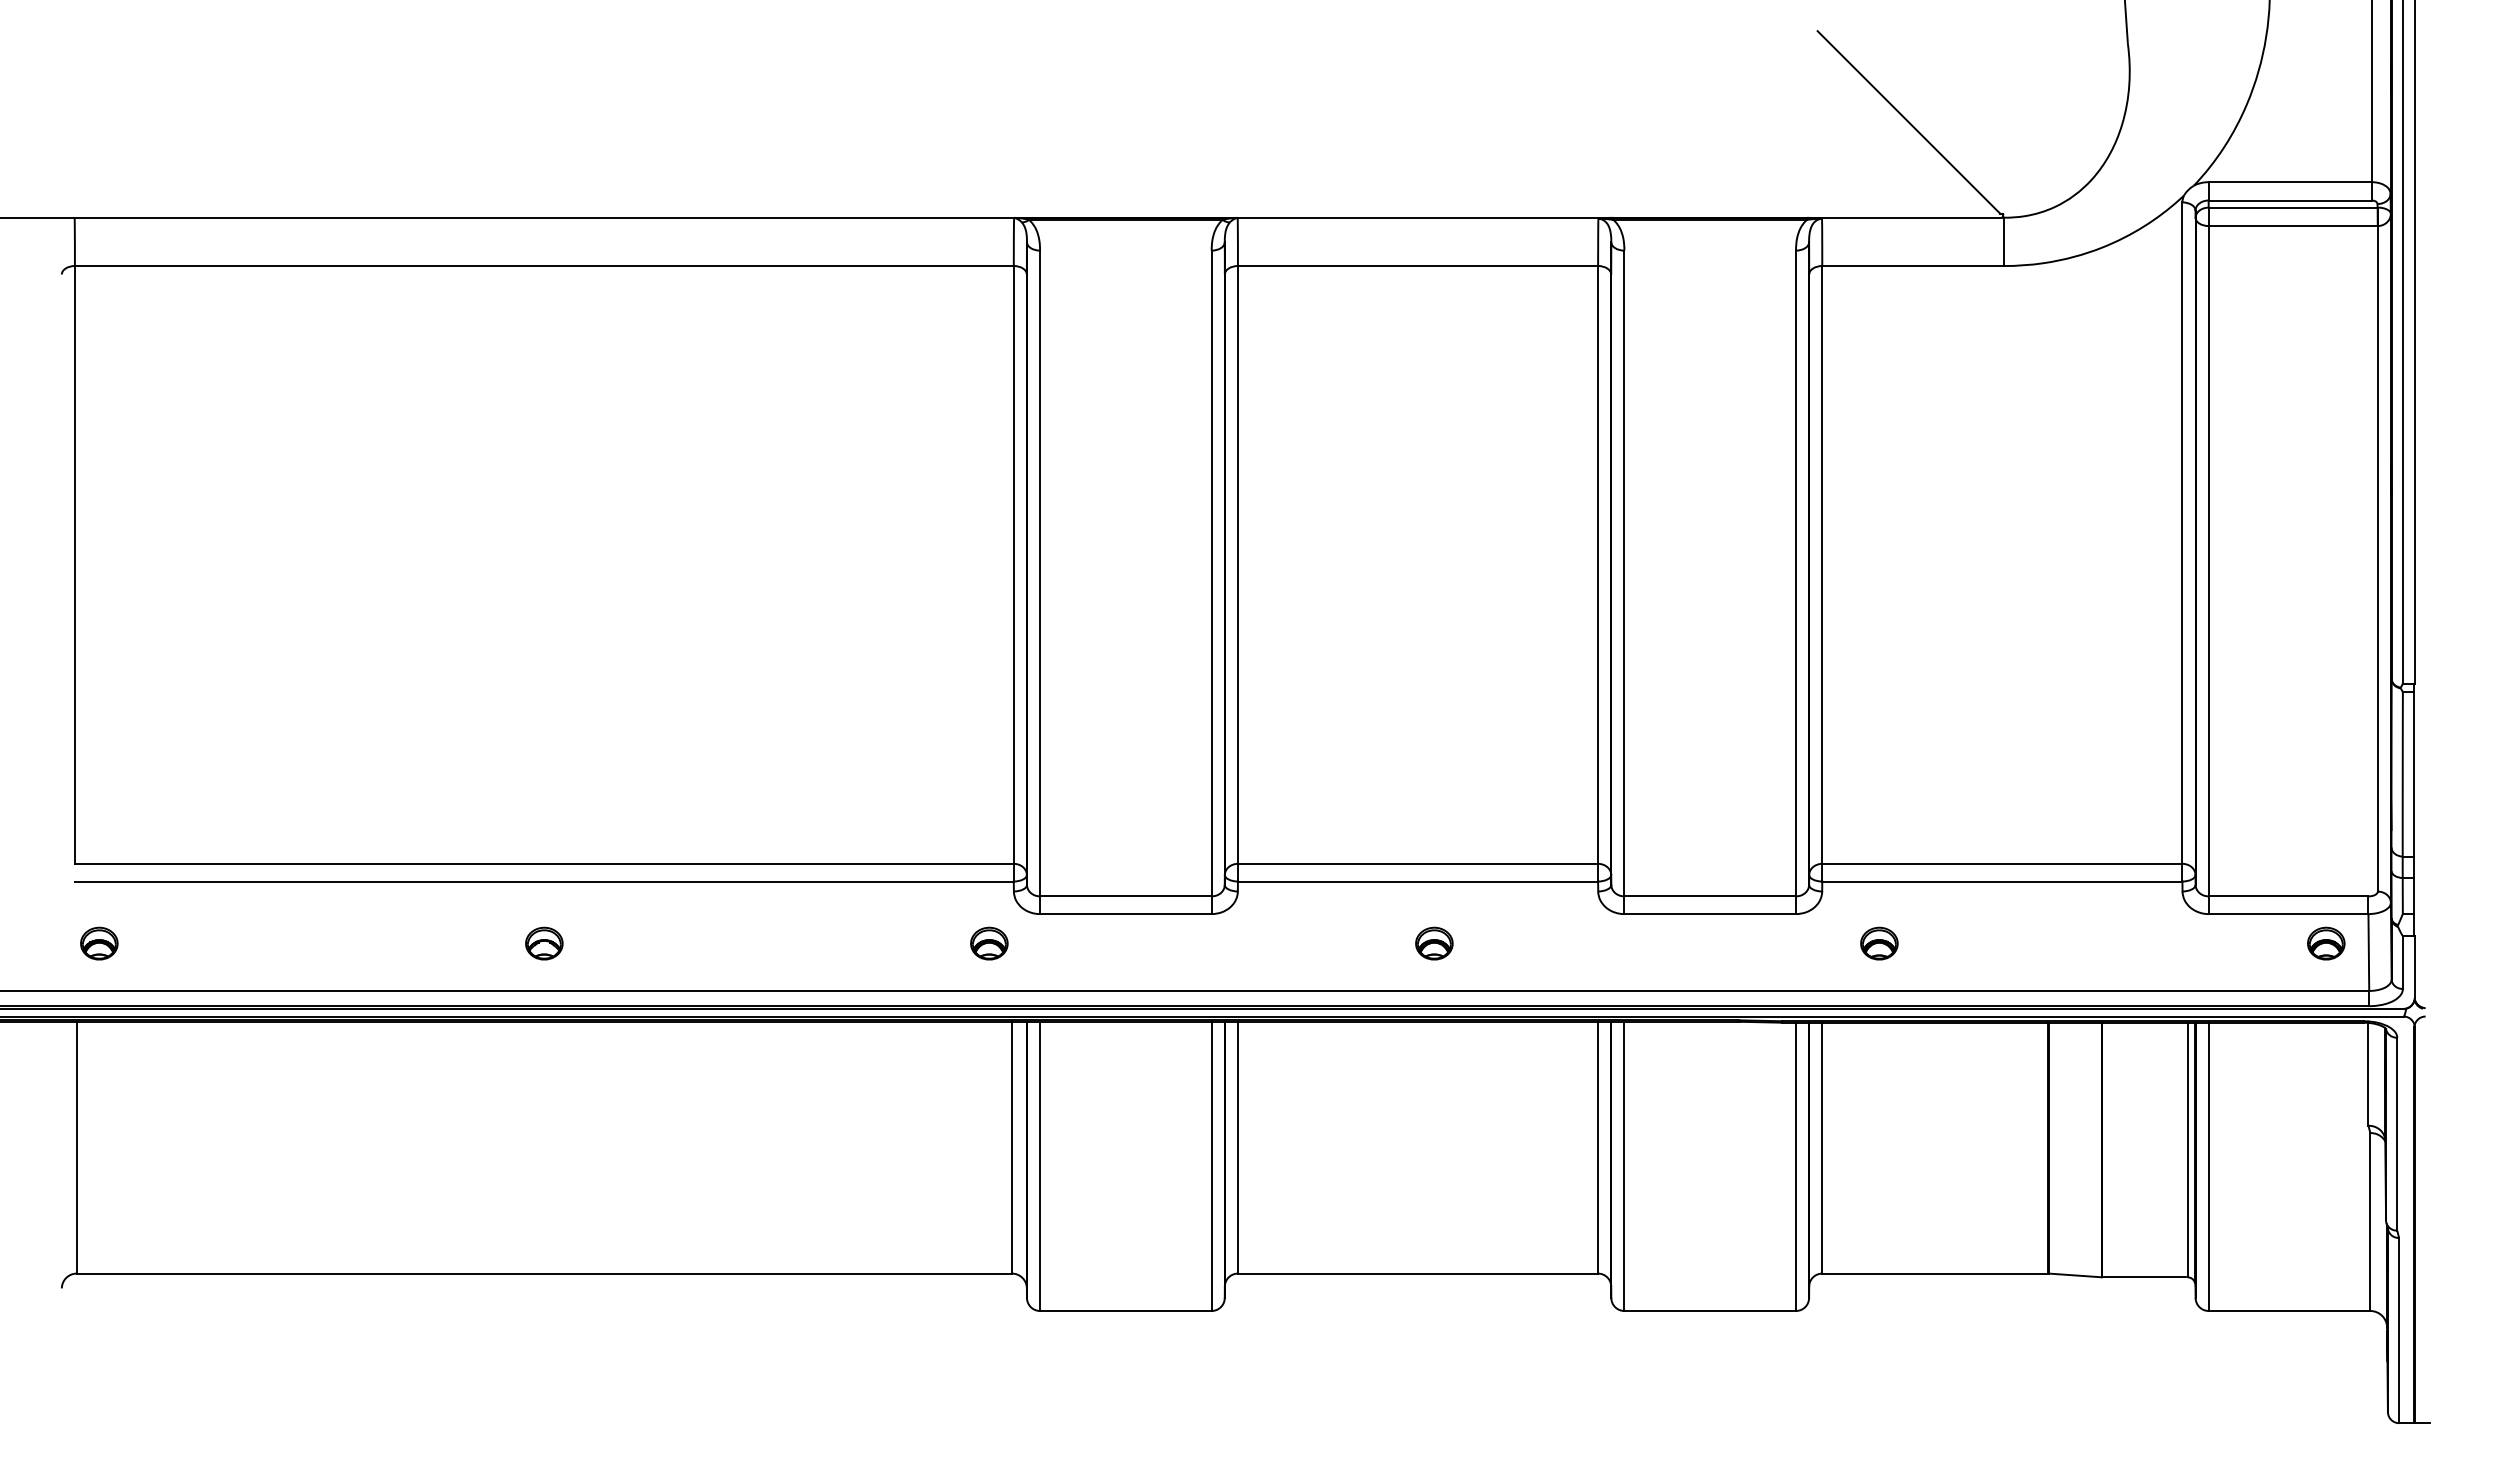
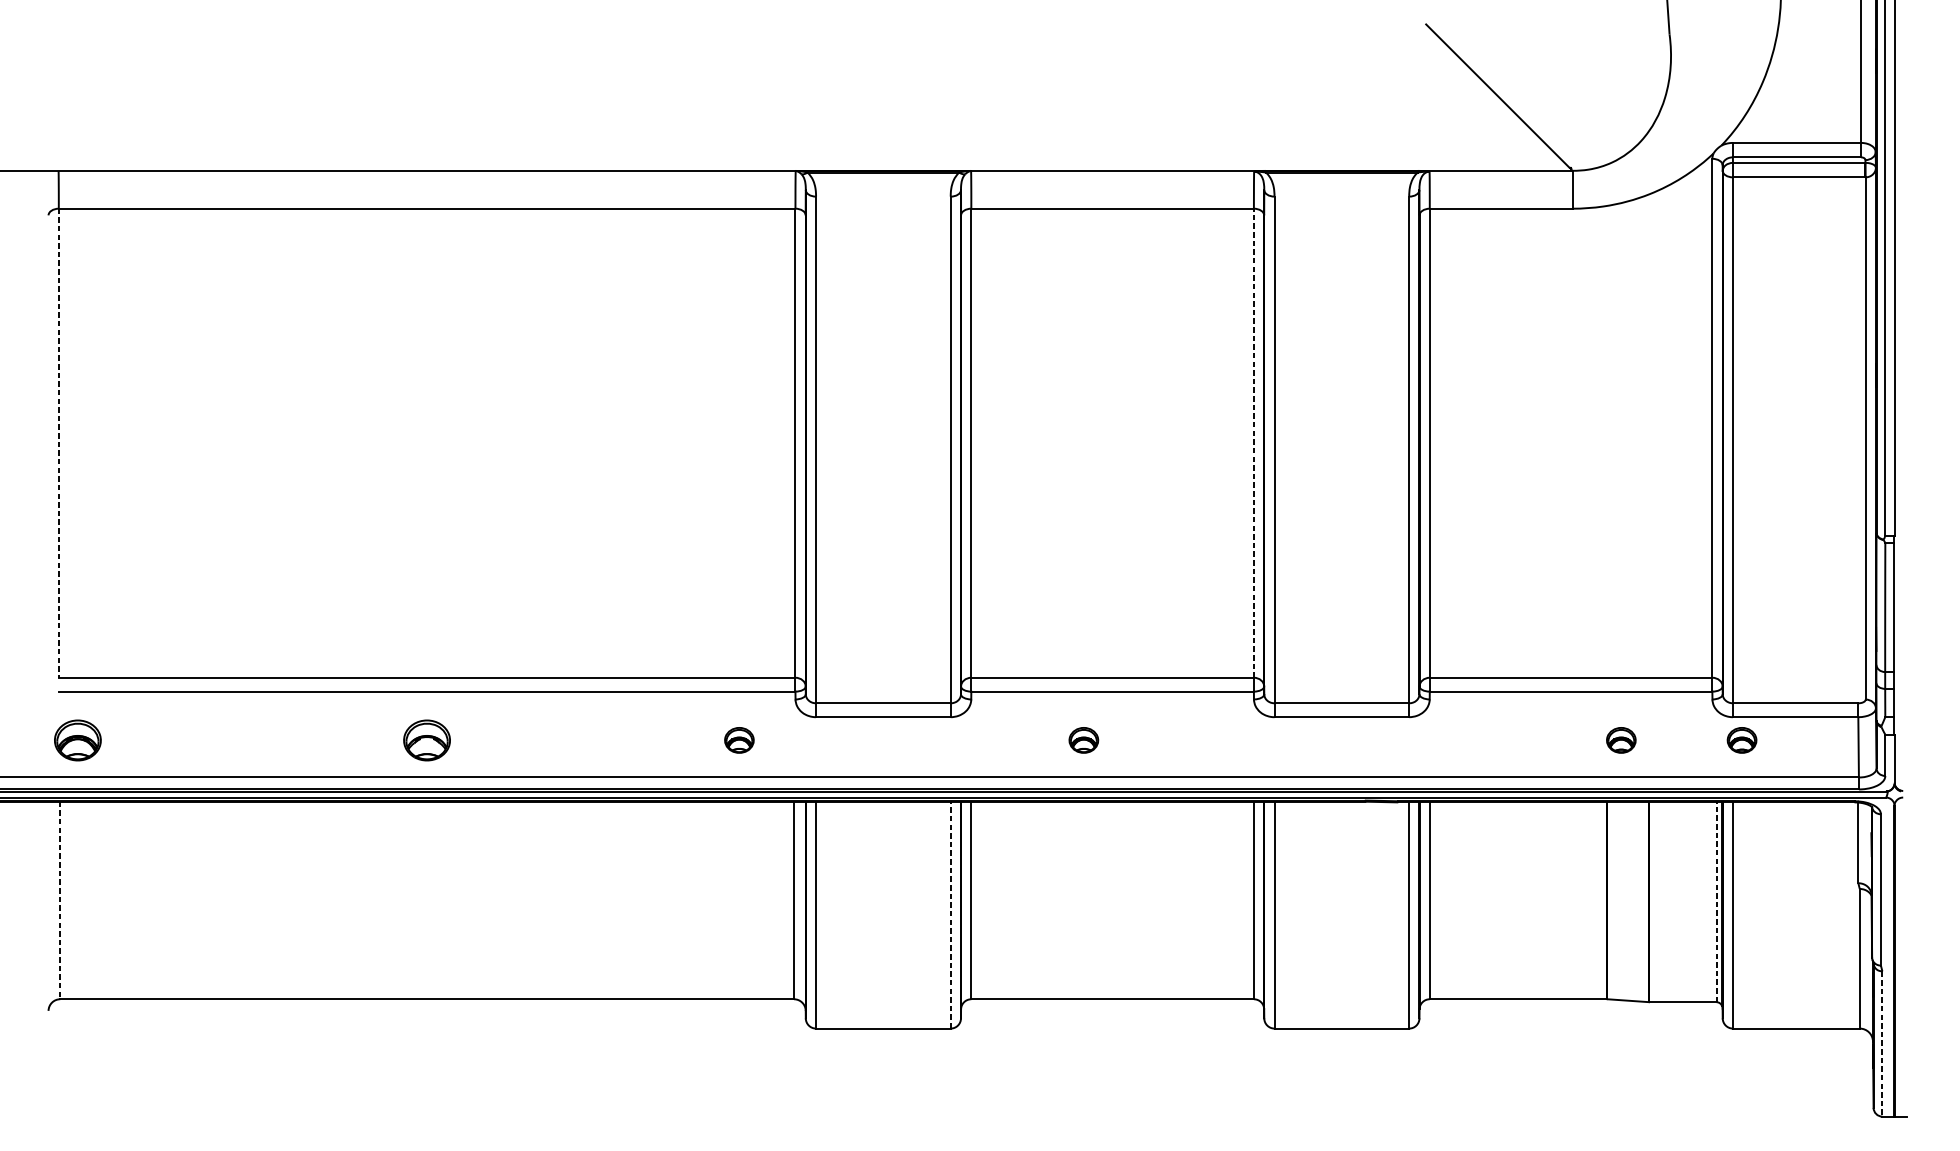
line: (74, 564) -> (58, 442), solid -> dashed
line: (1598, 564) -> (1254, 442), solid -> dashed
part: (99, 943) -> (78, 740), size x1.6
part: (544, 943) -> (427, 740), size x1.6
part: (989, 943) -> (739, 740), moved
part: (1434, 943) -> (1083, 740), moved
part: (1879, 943) -> (1621, 740), moved
part: (2326, 943) -> (1742, 740), moved
line: (76, 1147) -> (60, 900), solid -> dashed
line: (2187, 1149) -> (1716, 901), solid -> dashed
line: (1211, 1166) -> (950, 915), solid -> dashed
line: (2399, 1330) -> (1882, 1043), solid -> dashed

